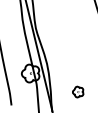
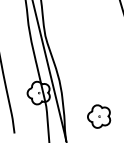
part: (77, 91) -> (98, 115), size x1.67

